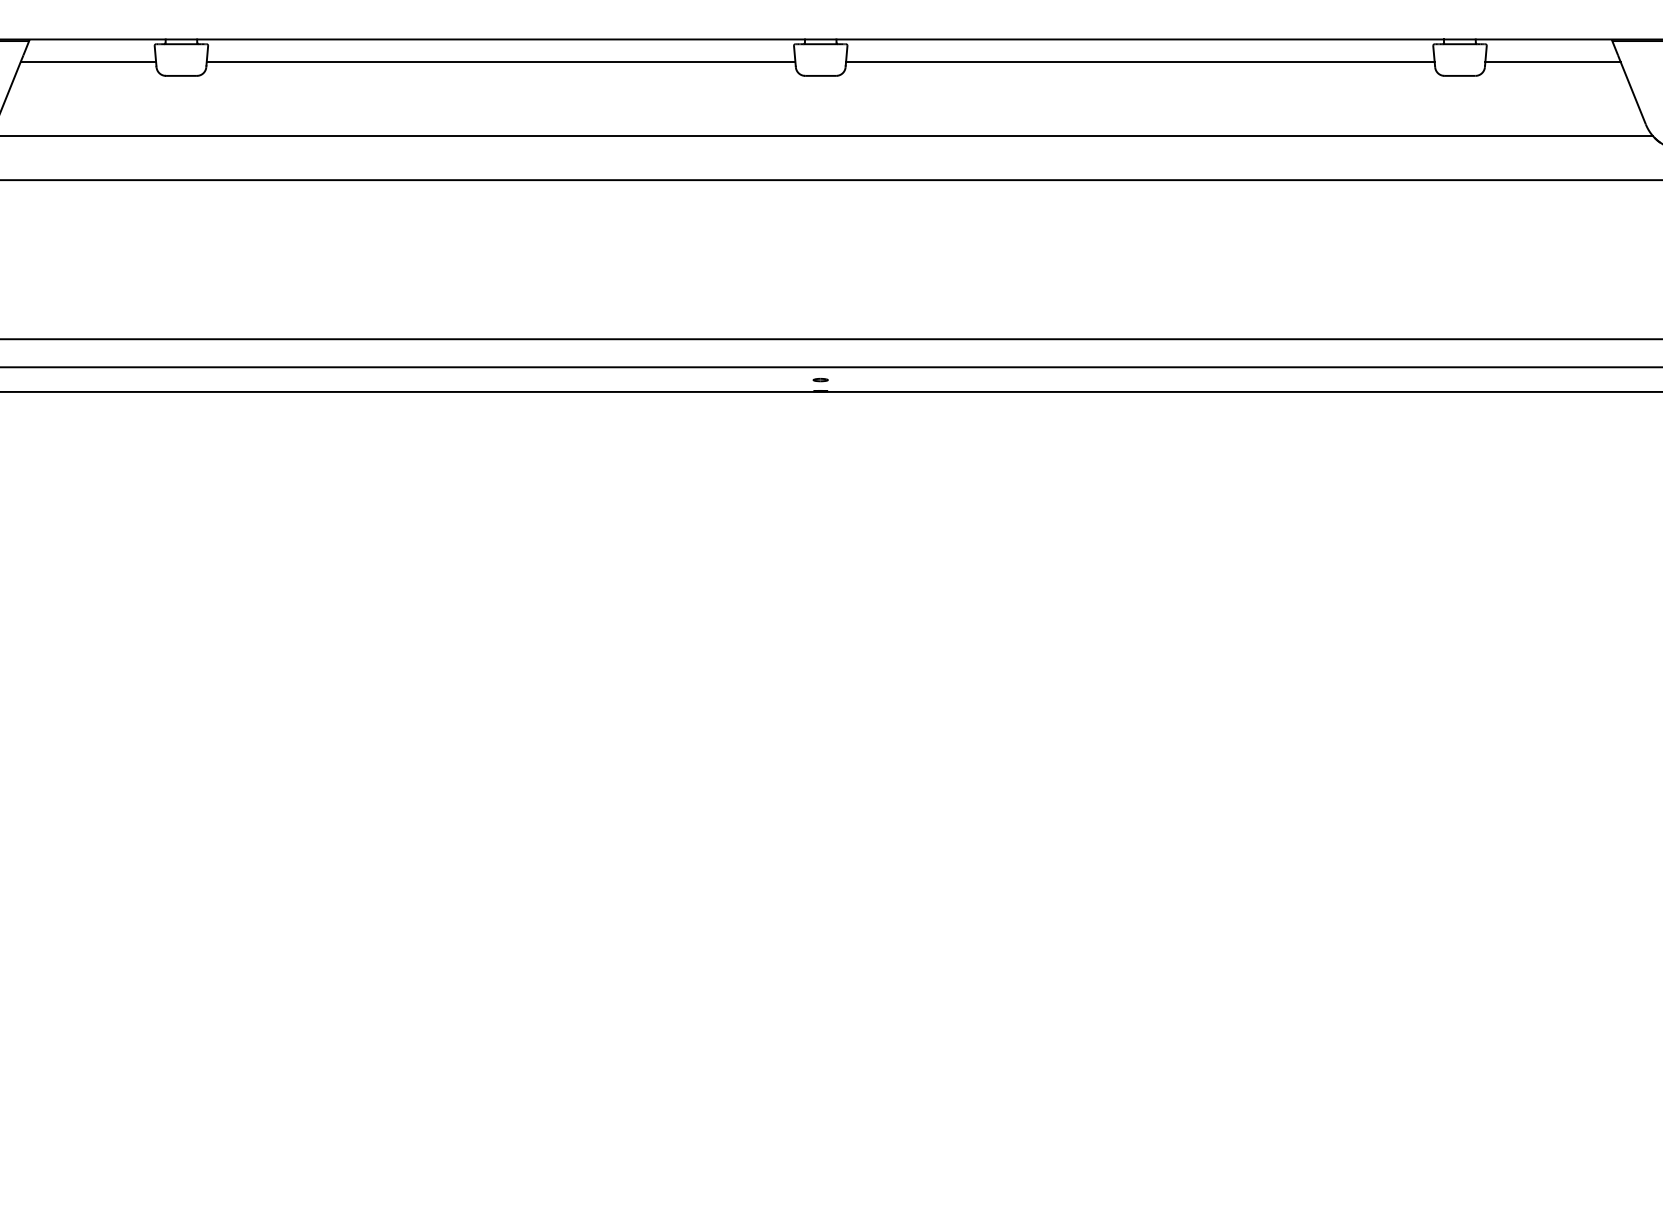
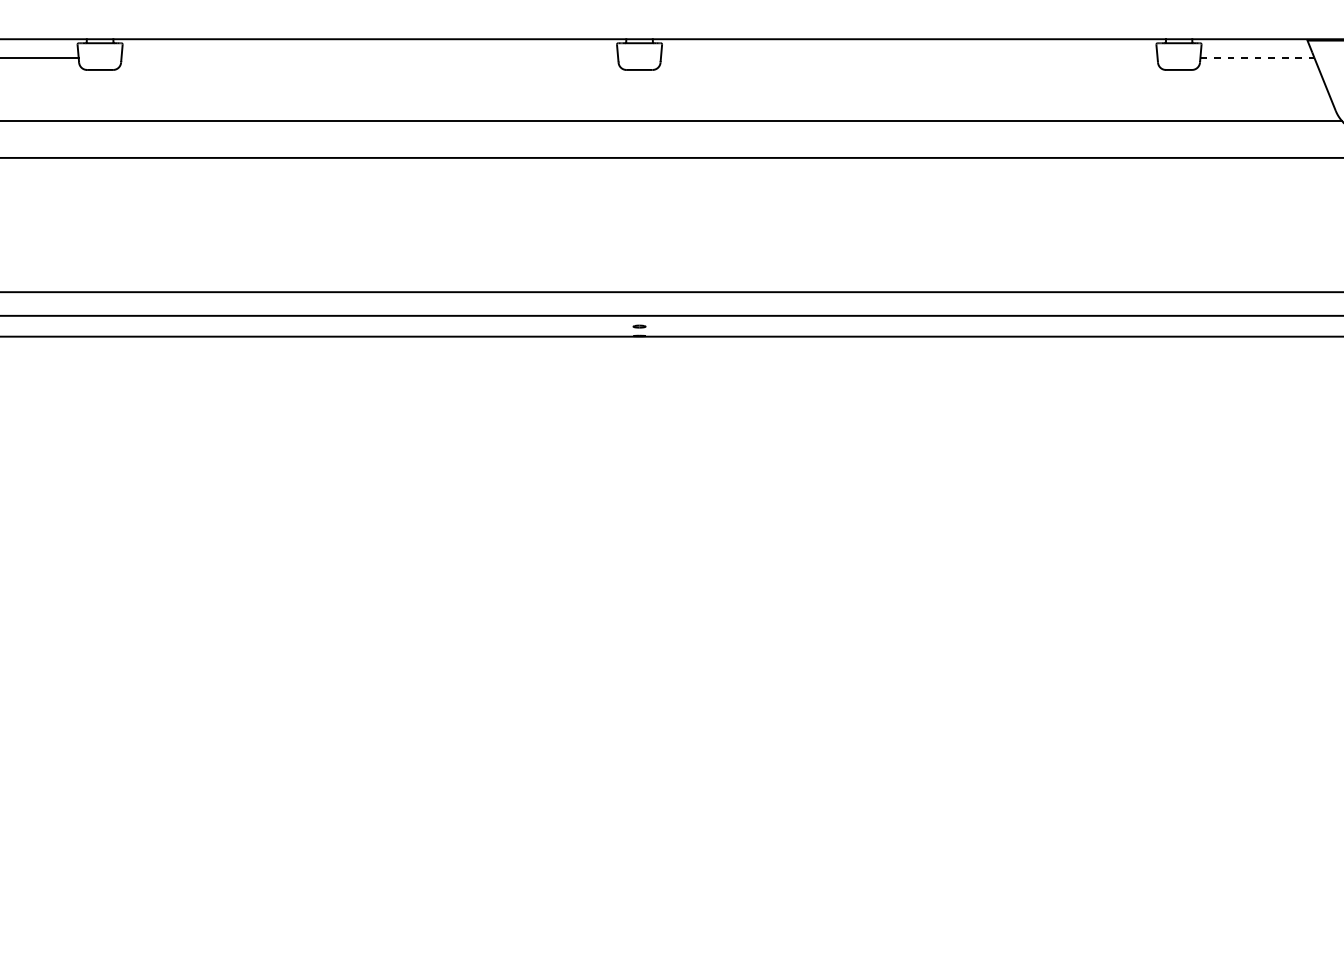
line: (500, 61) -> (369, 57), removed
line: (1140, 61) -> (909, 57), removed
line: (1552, 61) -> (1257, 57), solid -> dashed

